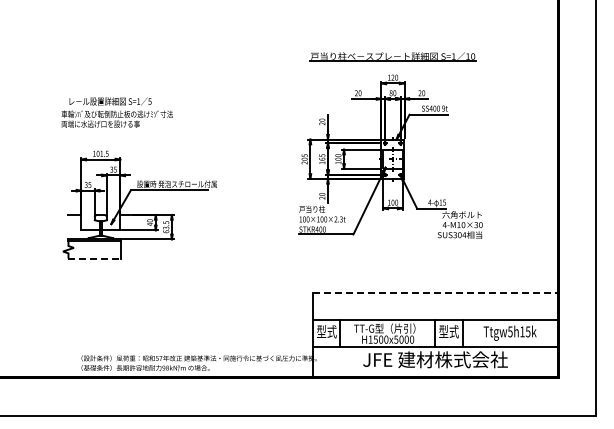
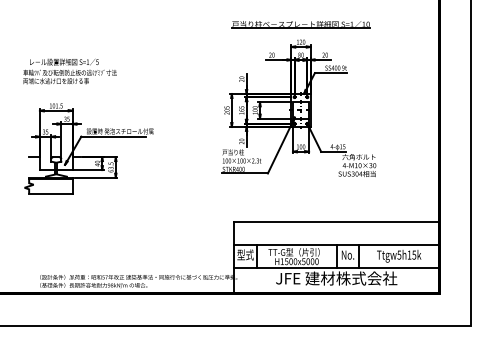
line: (95, 258) -> (51, 193), dashed -> solid
line: (435, 292) -> (336, 222), dashed -> solid
text: (448, 331) -> (347, 254), 型式 -> No.

